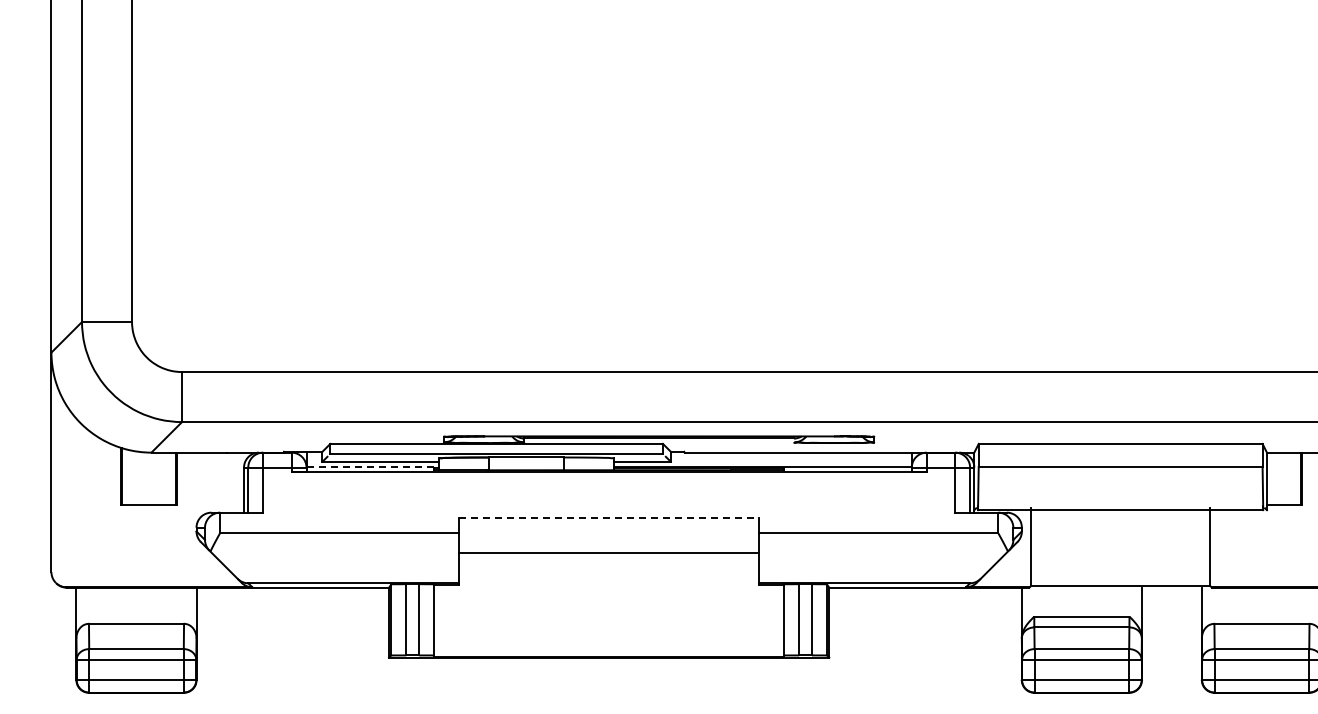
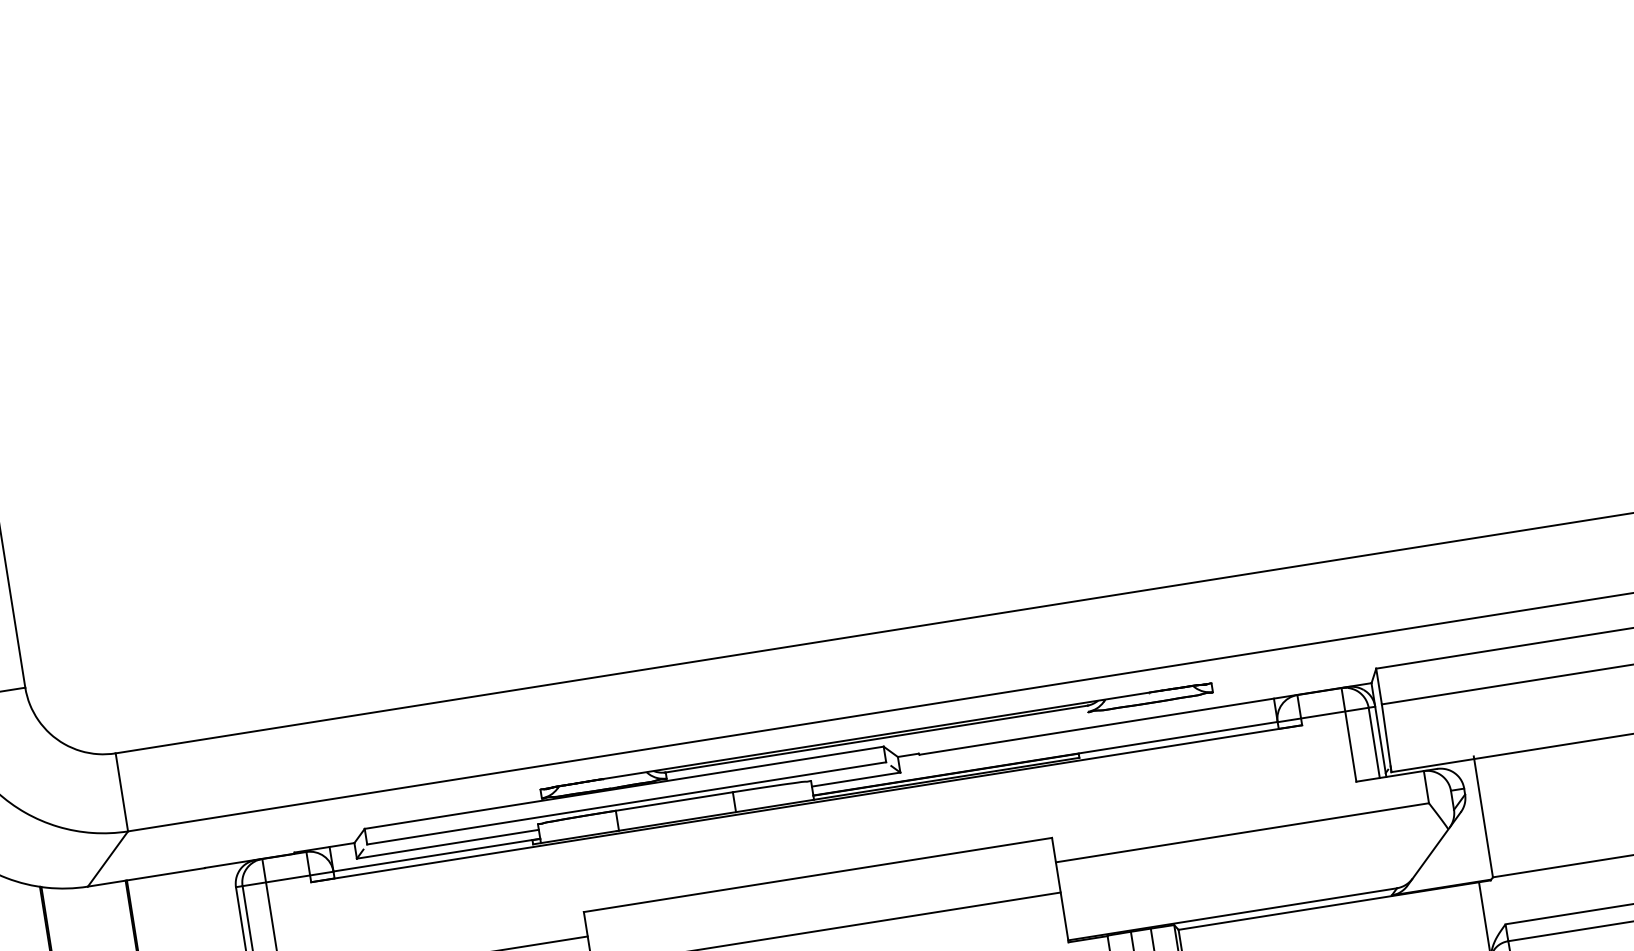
line: (373, 467) -> (437, 854), dashed -> solid
line: (609, 517) -> (818, 874), dashed -> solid

